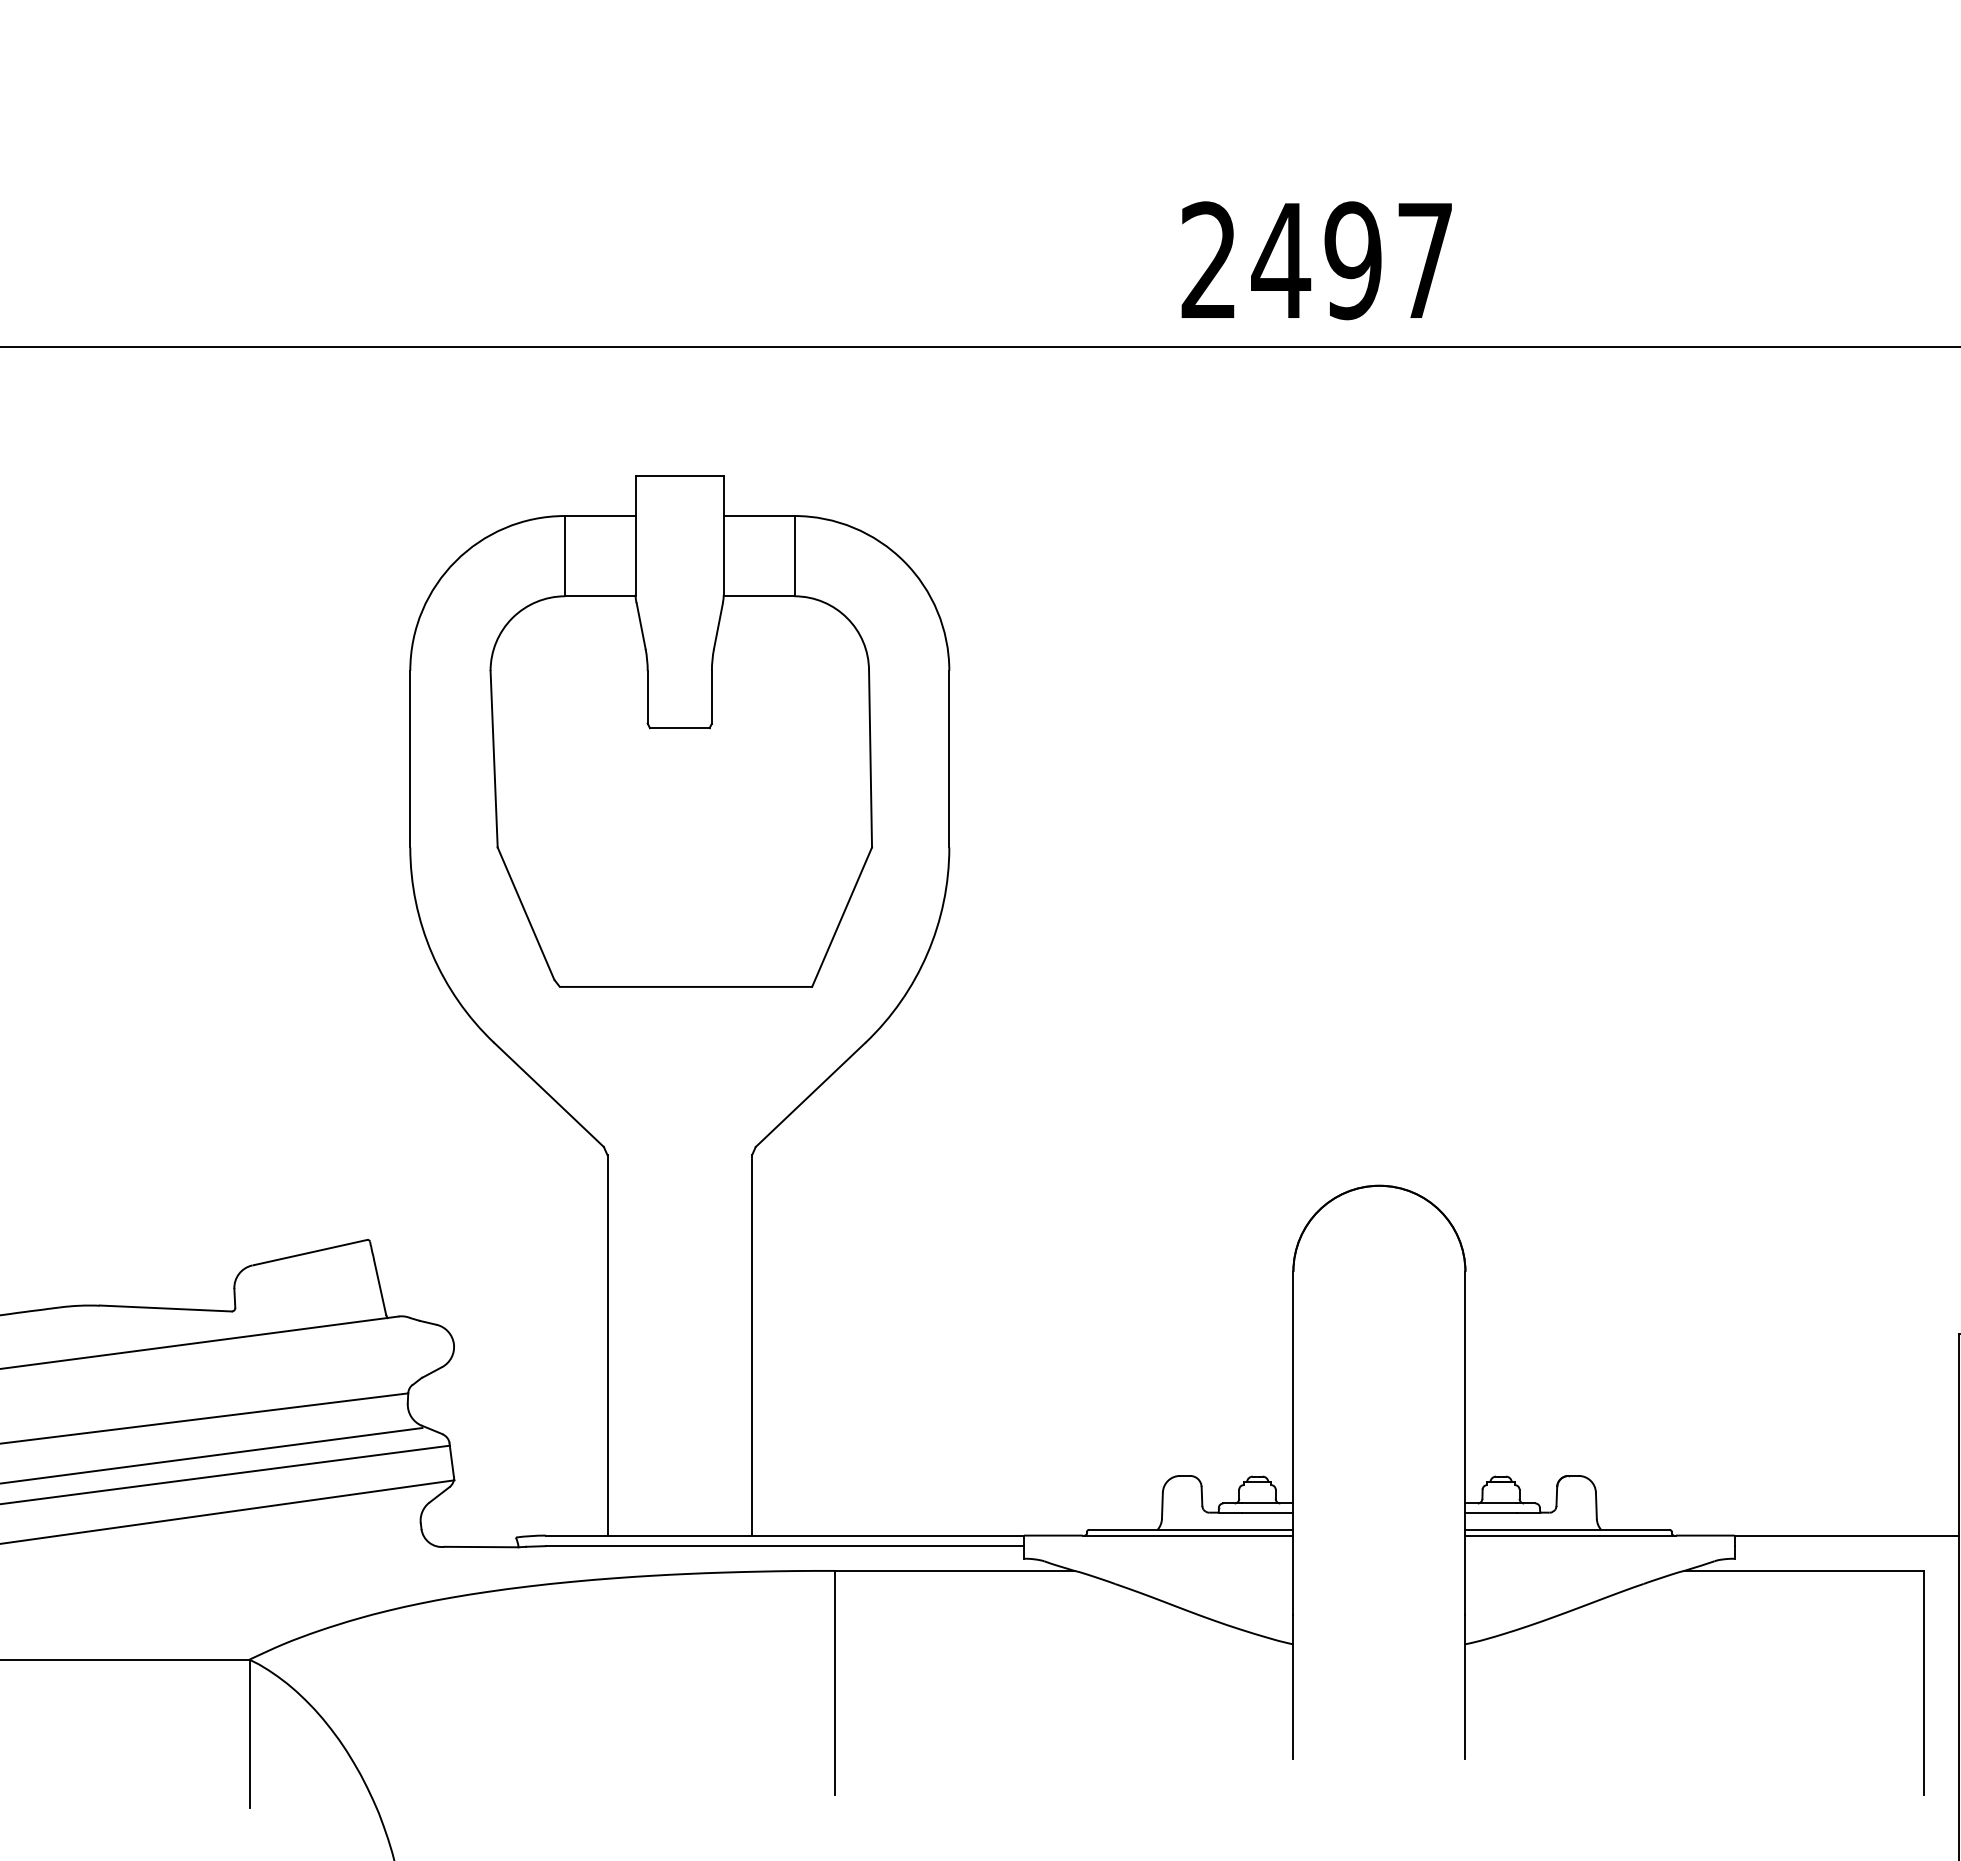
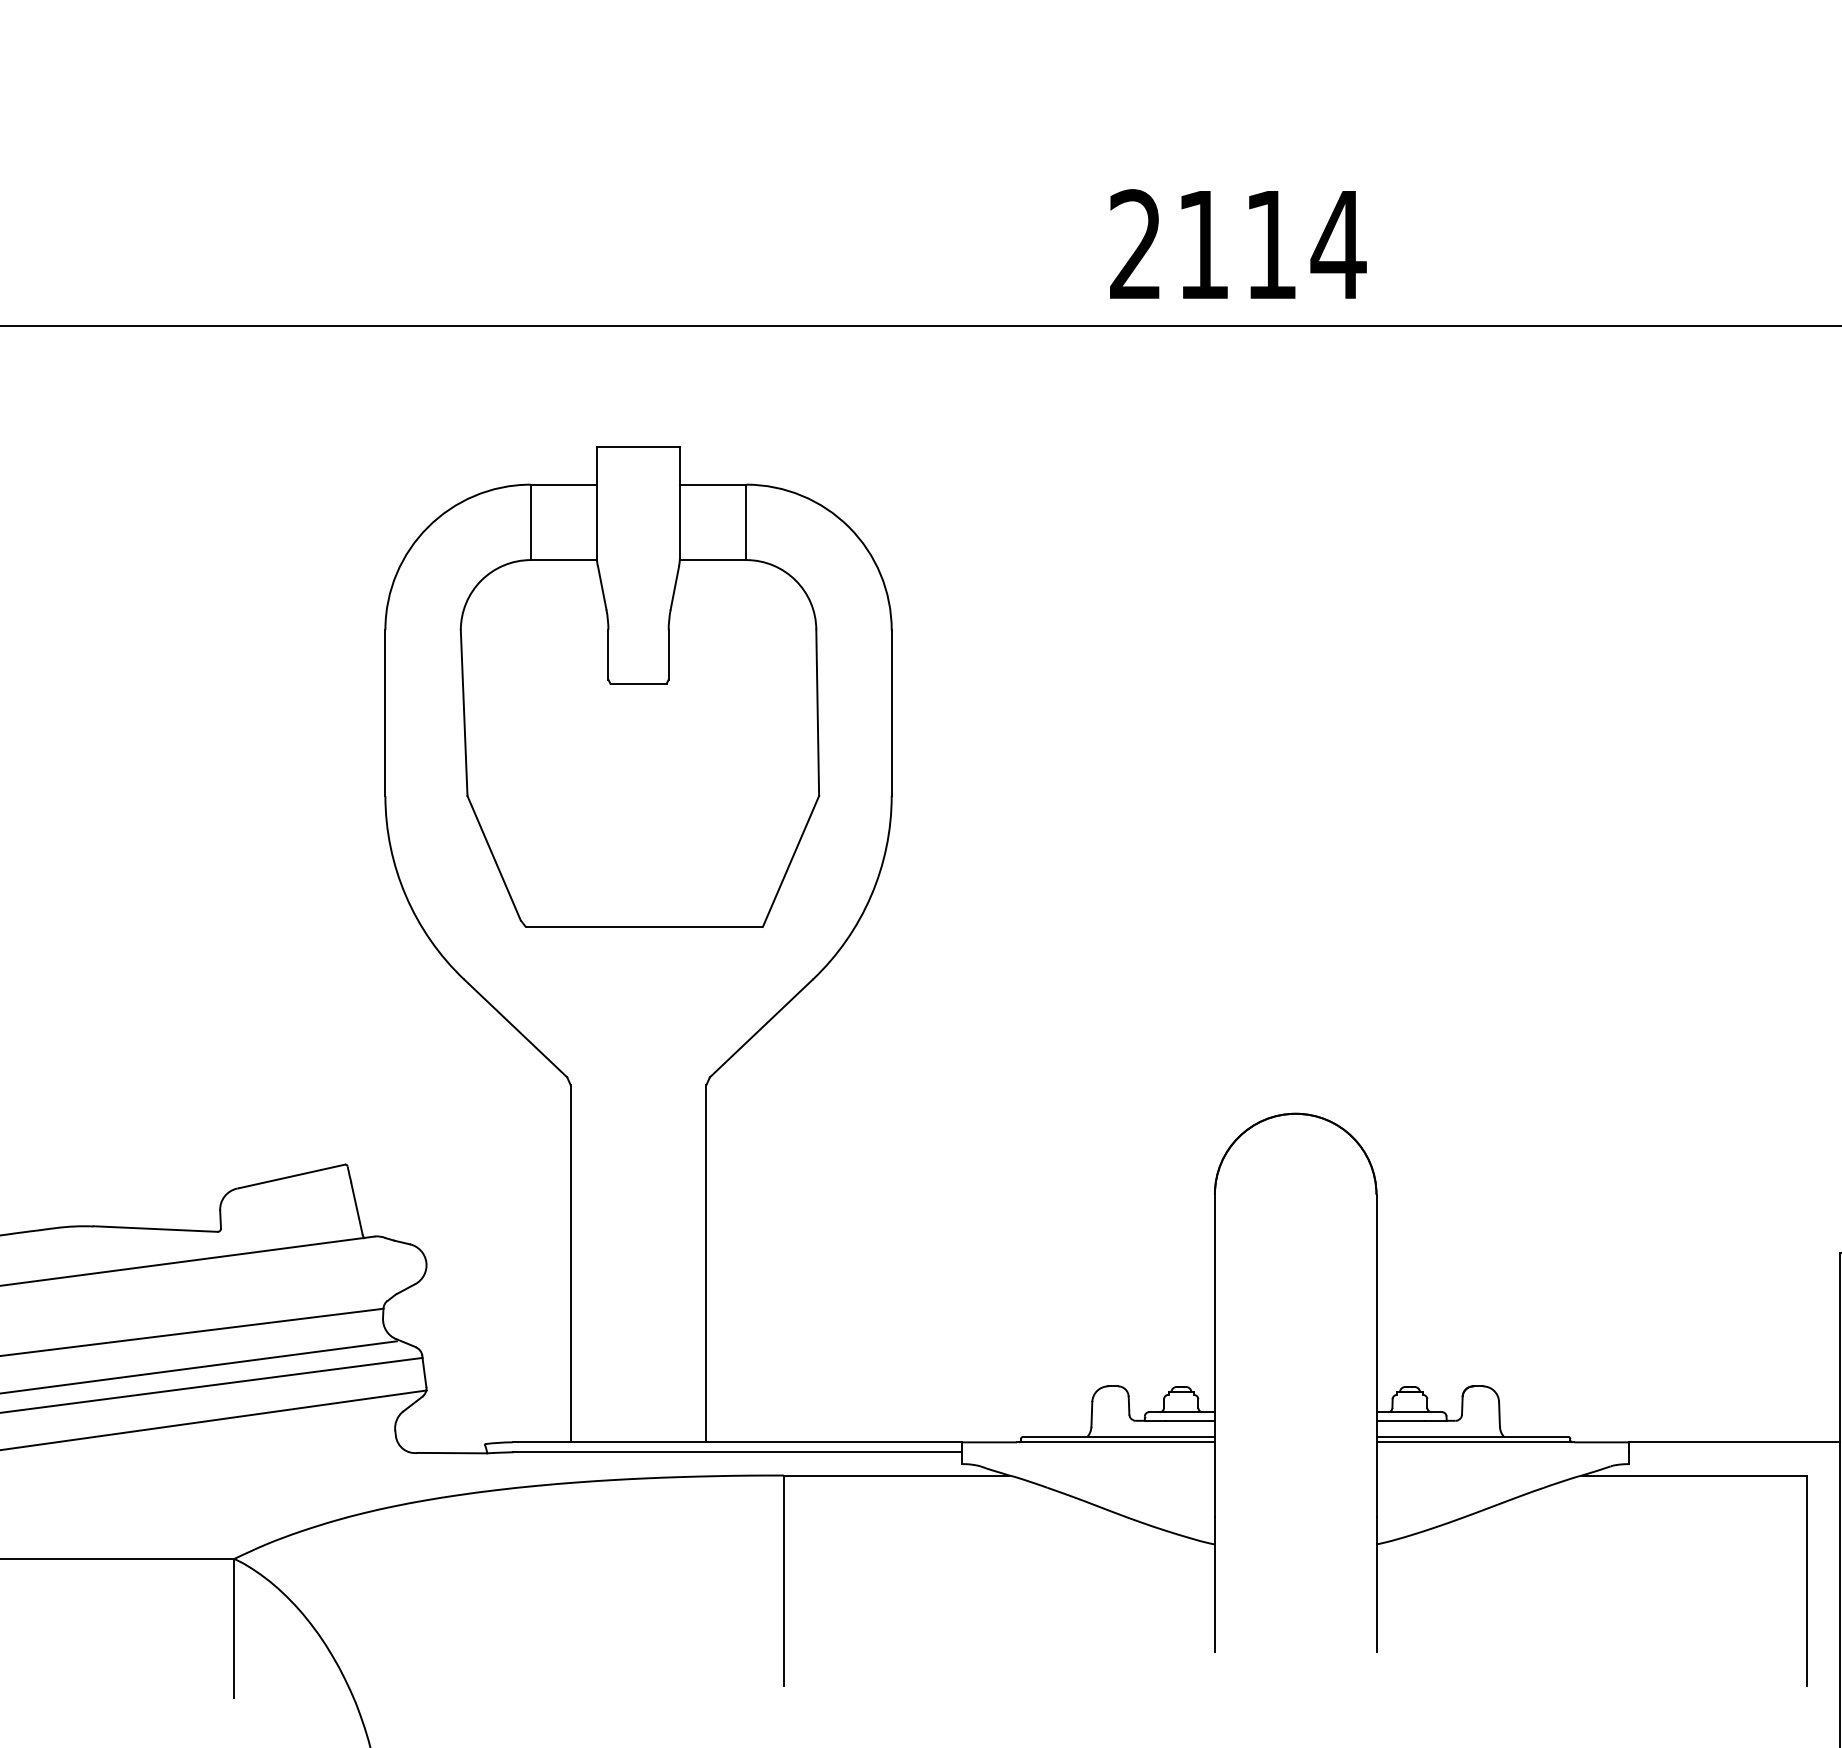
text: (1353, 260) -> (1271, 244), 2497 -> 2114

